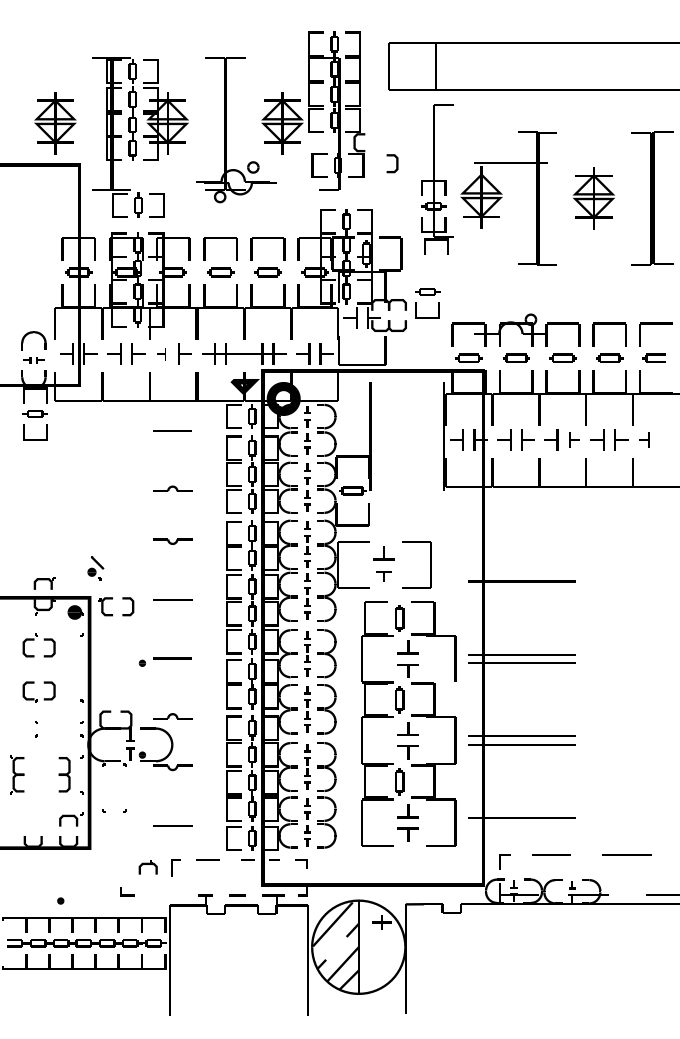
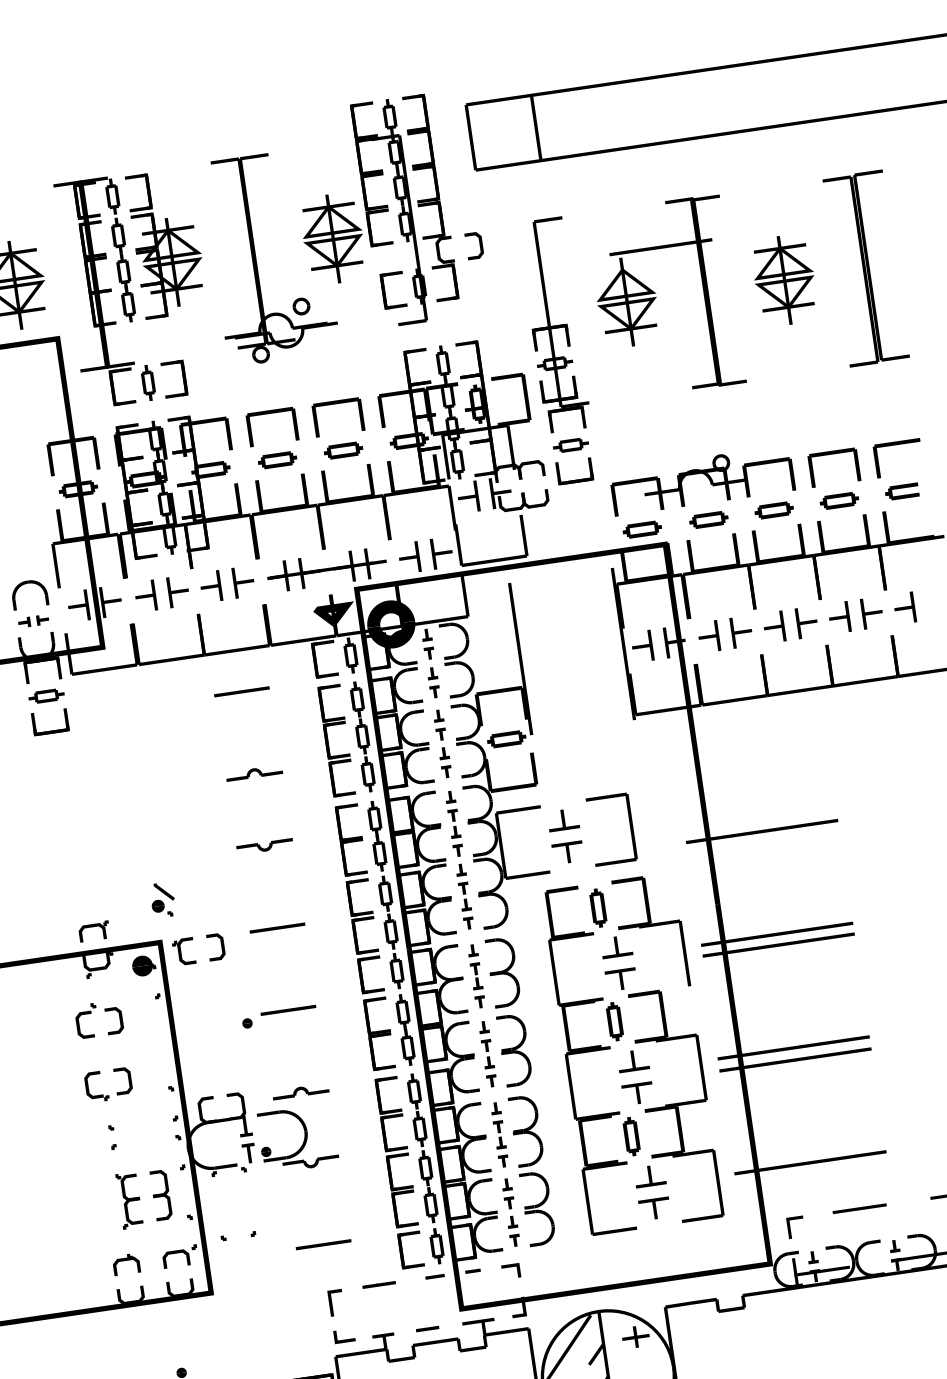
curve: (396, 163) -> (480, 244), moved
part: (437, 179) -> (554, 325), moved
part: (161, 353) -> (210, 585), size x1.67
part: (574, 439) -> (806, 621), size x1.43
part: (644, 439) -> (904, 607), size x1.43
part: (383, 576) -> (567, 852), size x1.43
part: (17, 774) -> (130, 1199), moved
part: (147, 867) -> (125, 1264), moved
line: (127, 894) -> (345, 1339), moved

